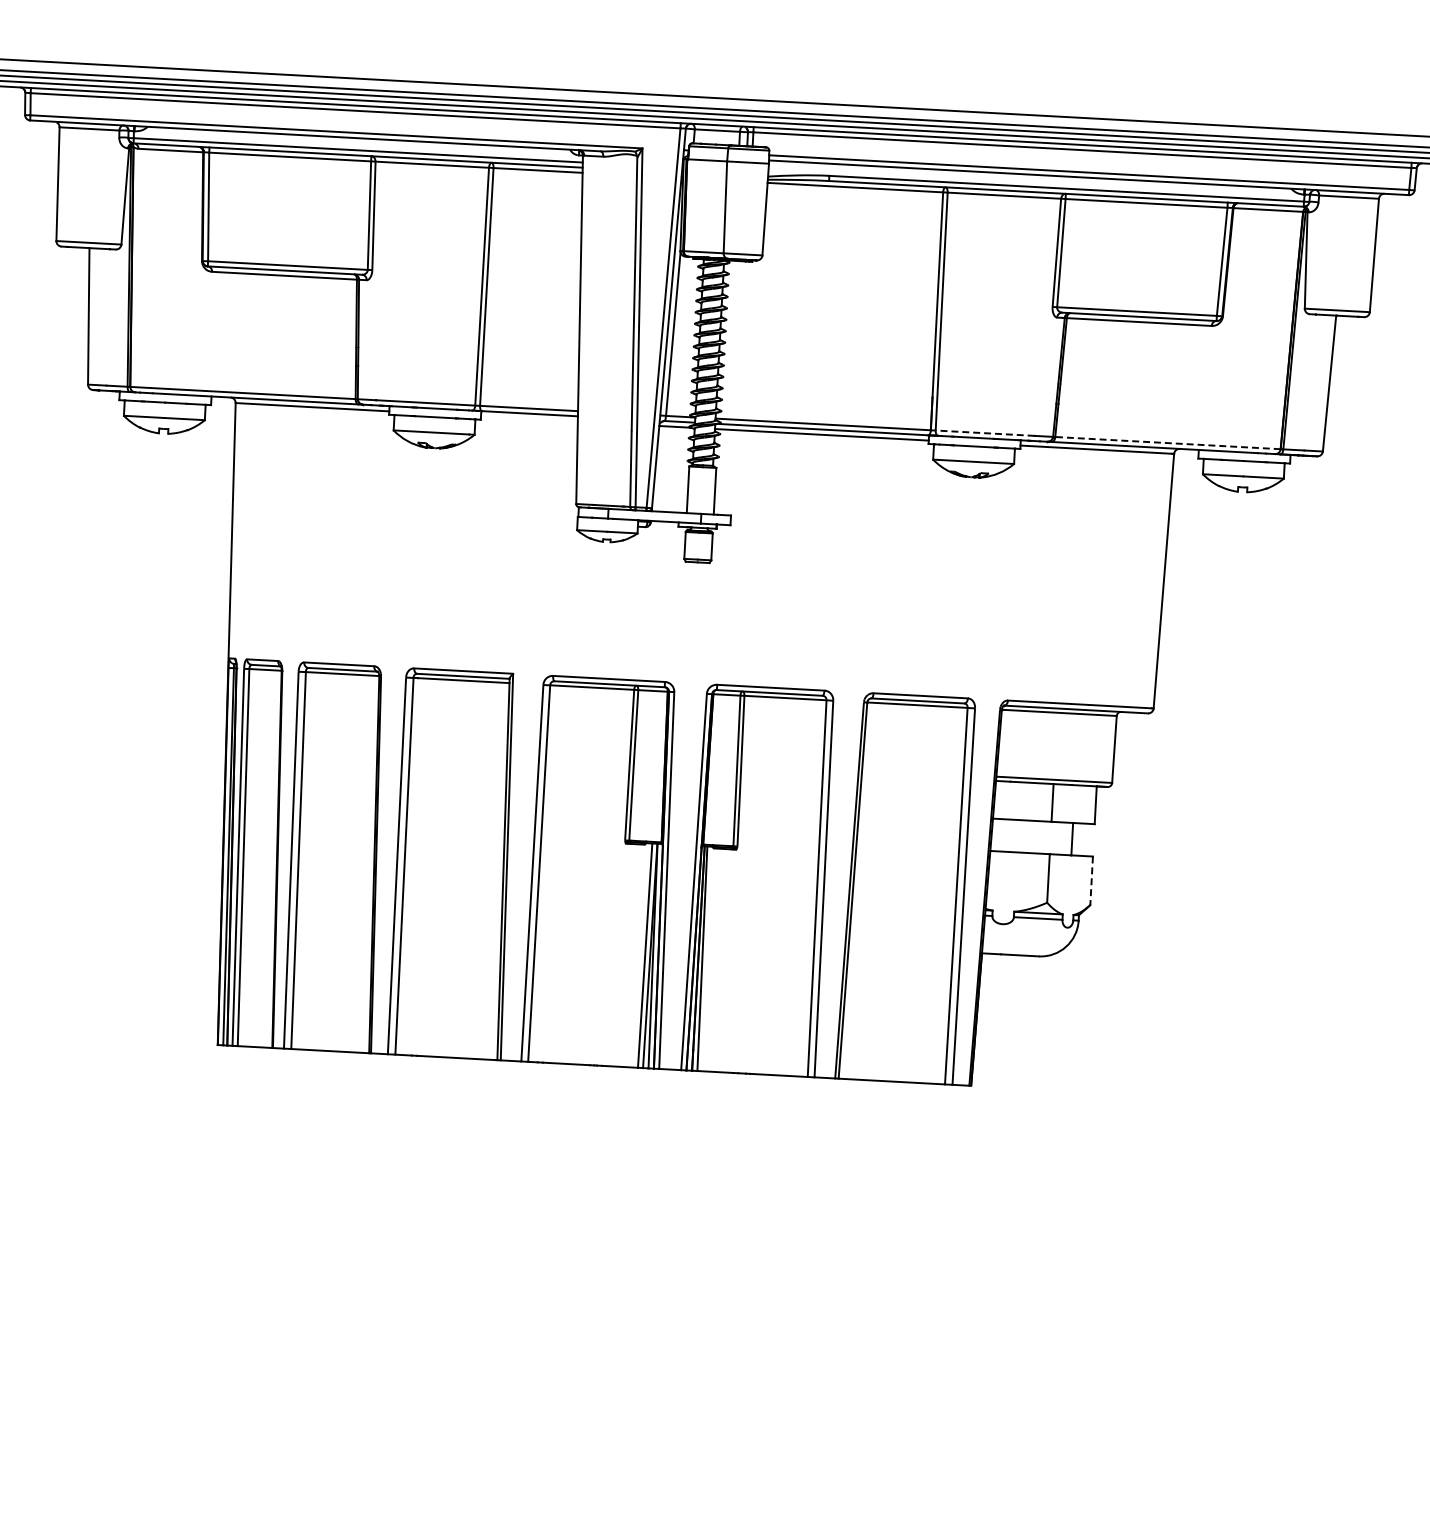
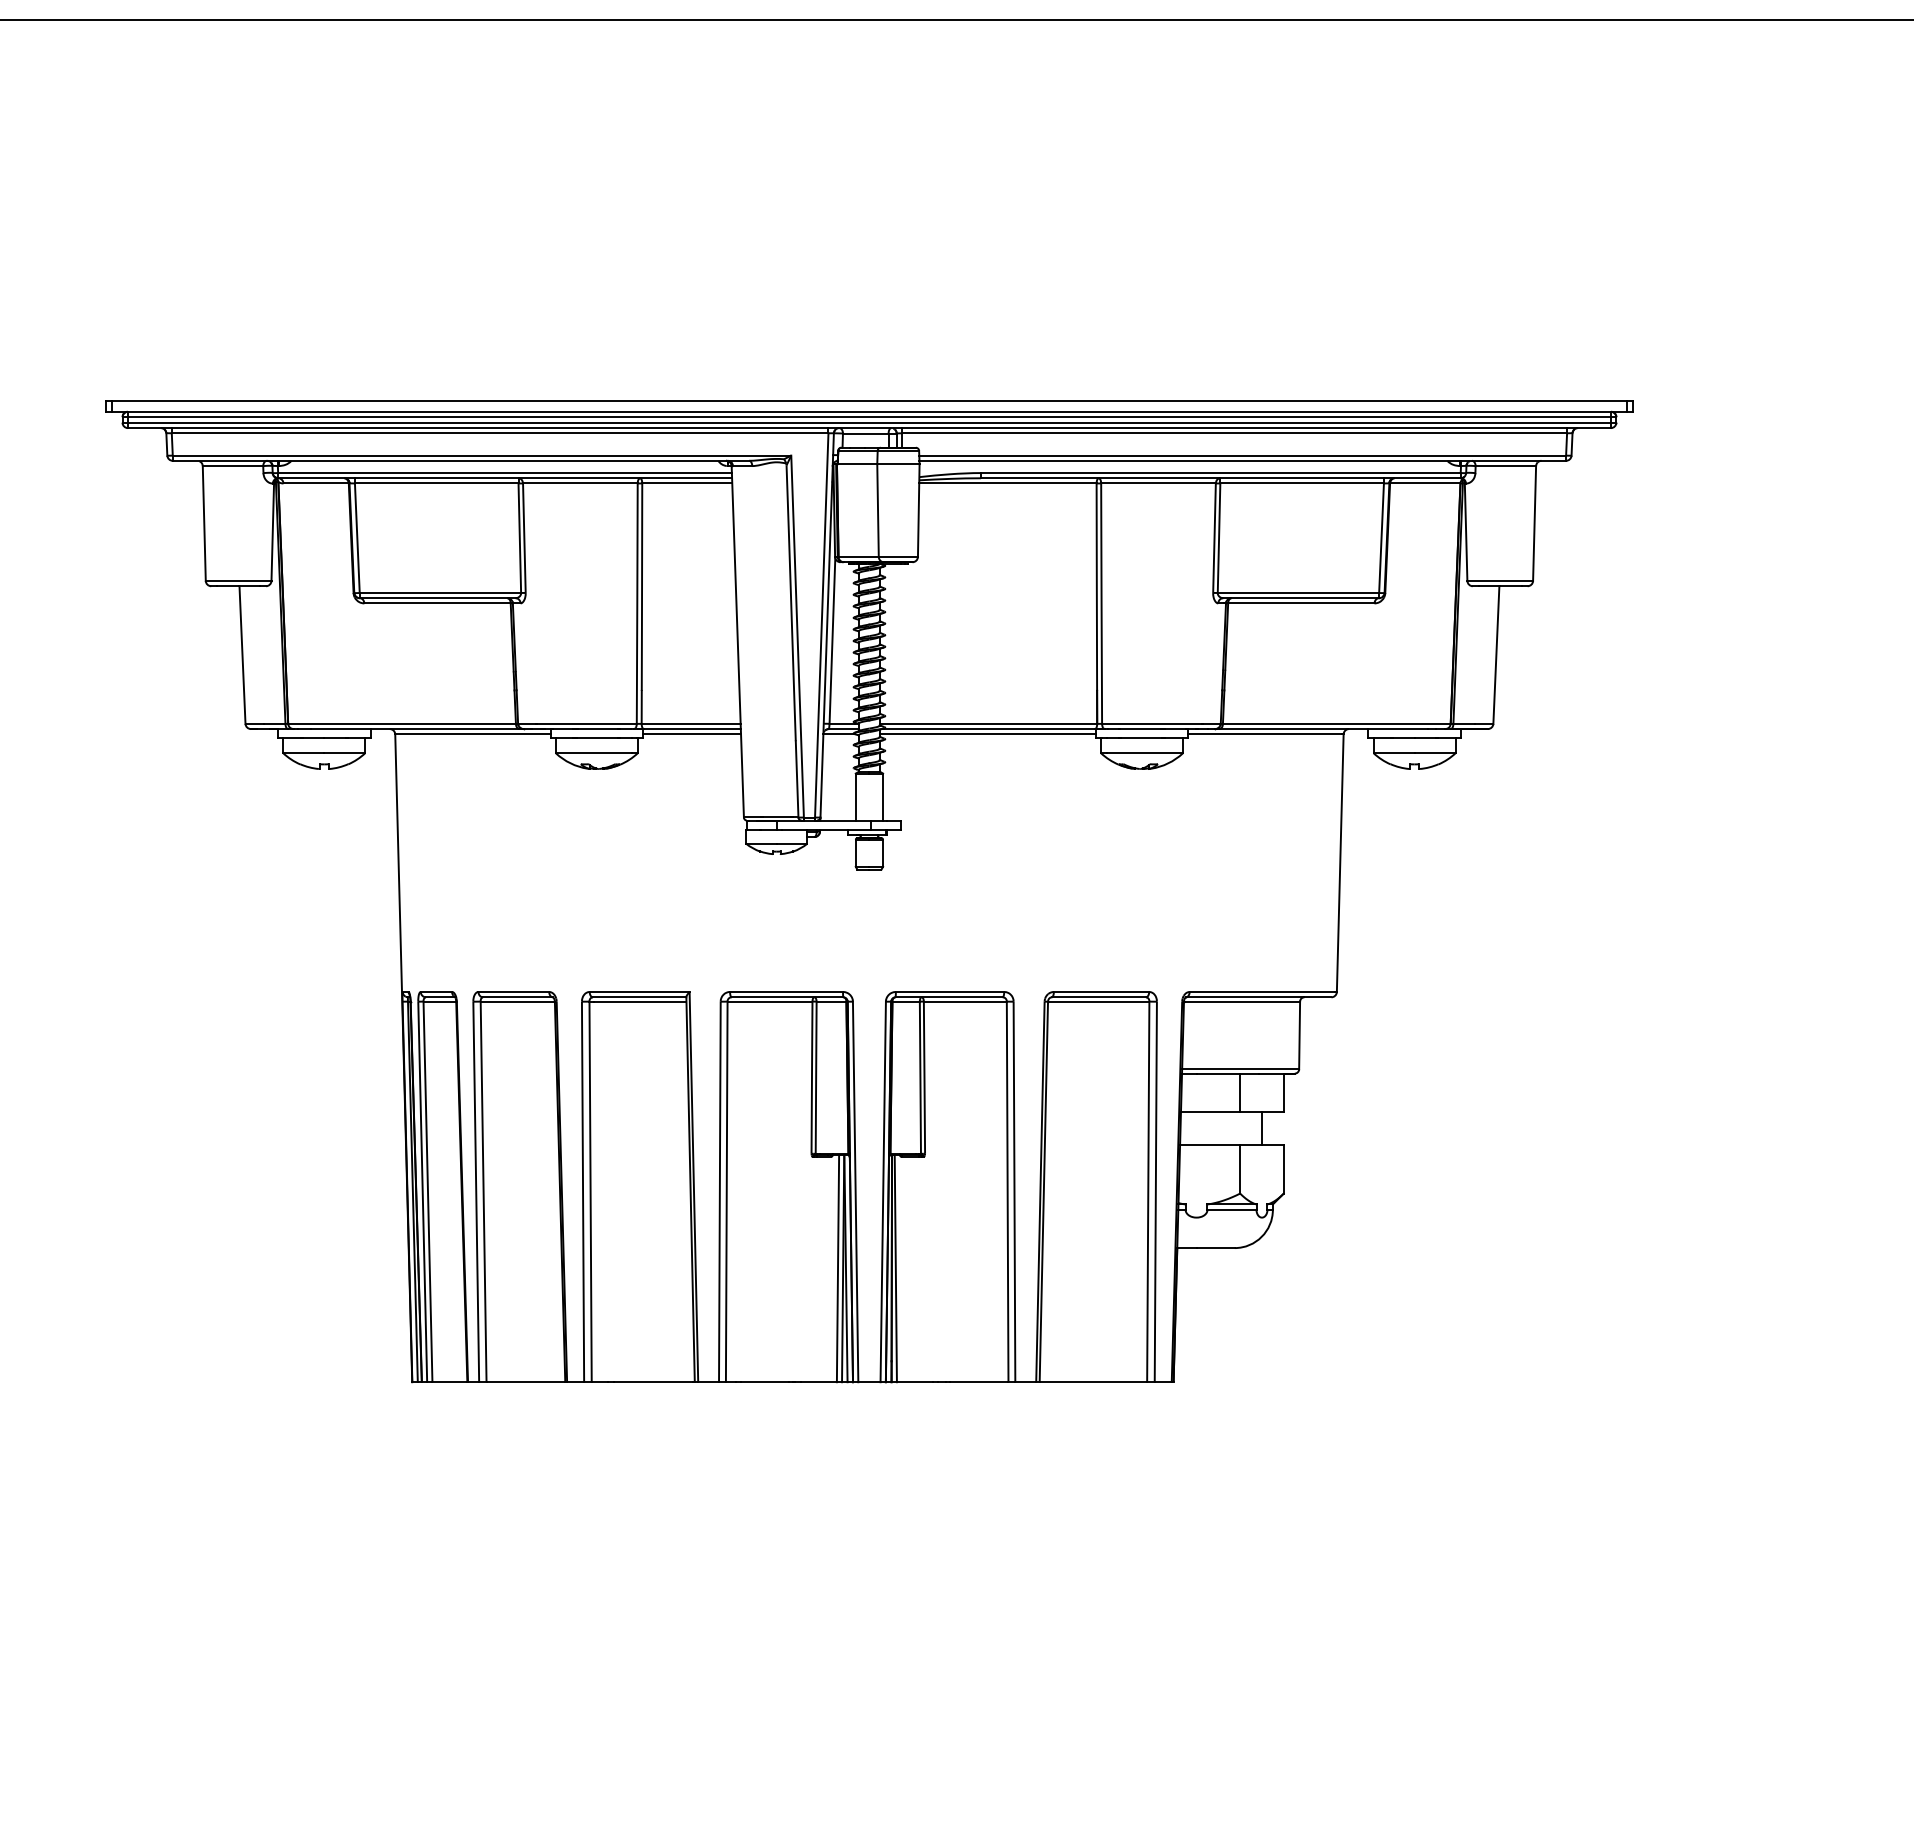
line: (529, 419) -> (692, 734), added
line: (985, 432) -> (1152, 723), dashed -> solid
line: (1167, 442) -> (1336, 723), dashed -> solid
line: (1091, 881) -> (1283, 1169), dashed -> solid

